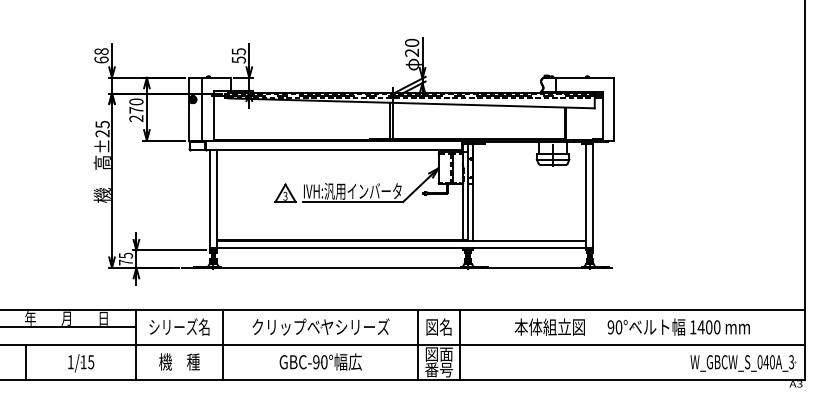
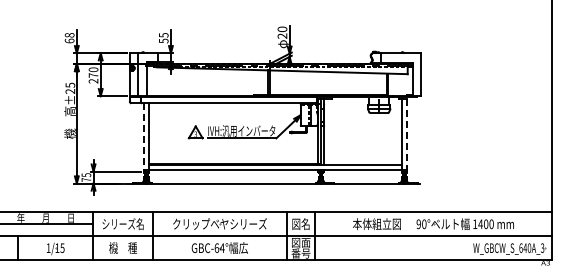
line: (592, 194) -> (406, 133), solid -> dashed
line: (209, 200) -> (143, 137), solid -> dashed
text: (759, 361) -> (520, 247), W_GBCW_S_040A_3 -> W_GBCW_S_640A_3
text: (320, 362) -> (219, 248), GBC-90° -> GBC-64°

